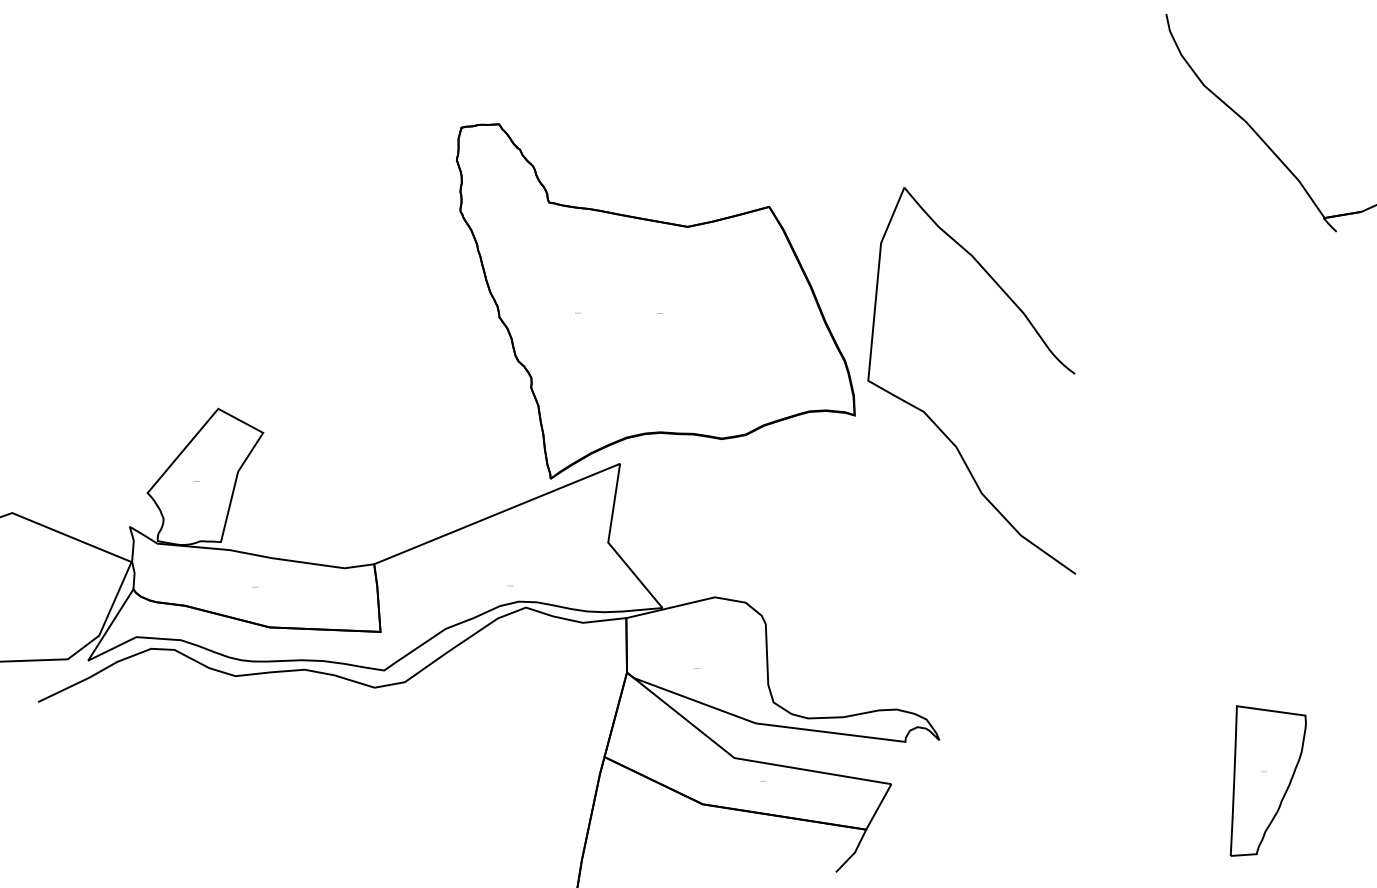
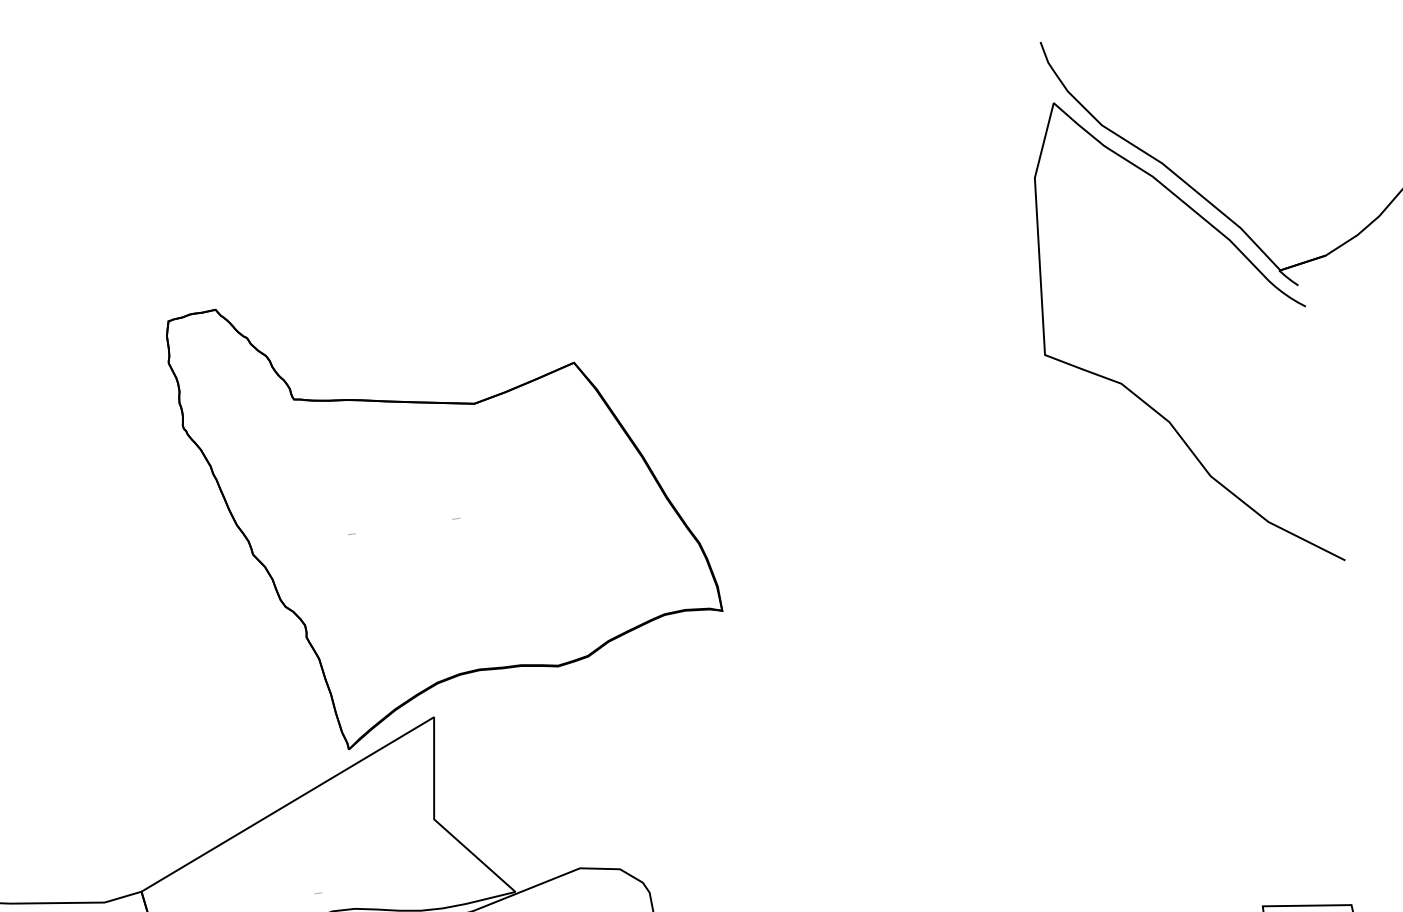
curve: (932, 419) -> (1133, 391), moved

